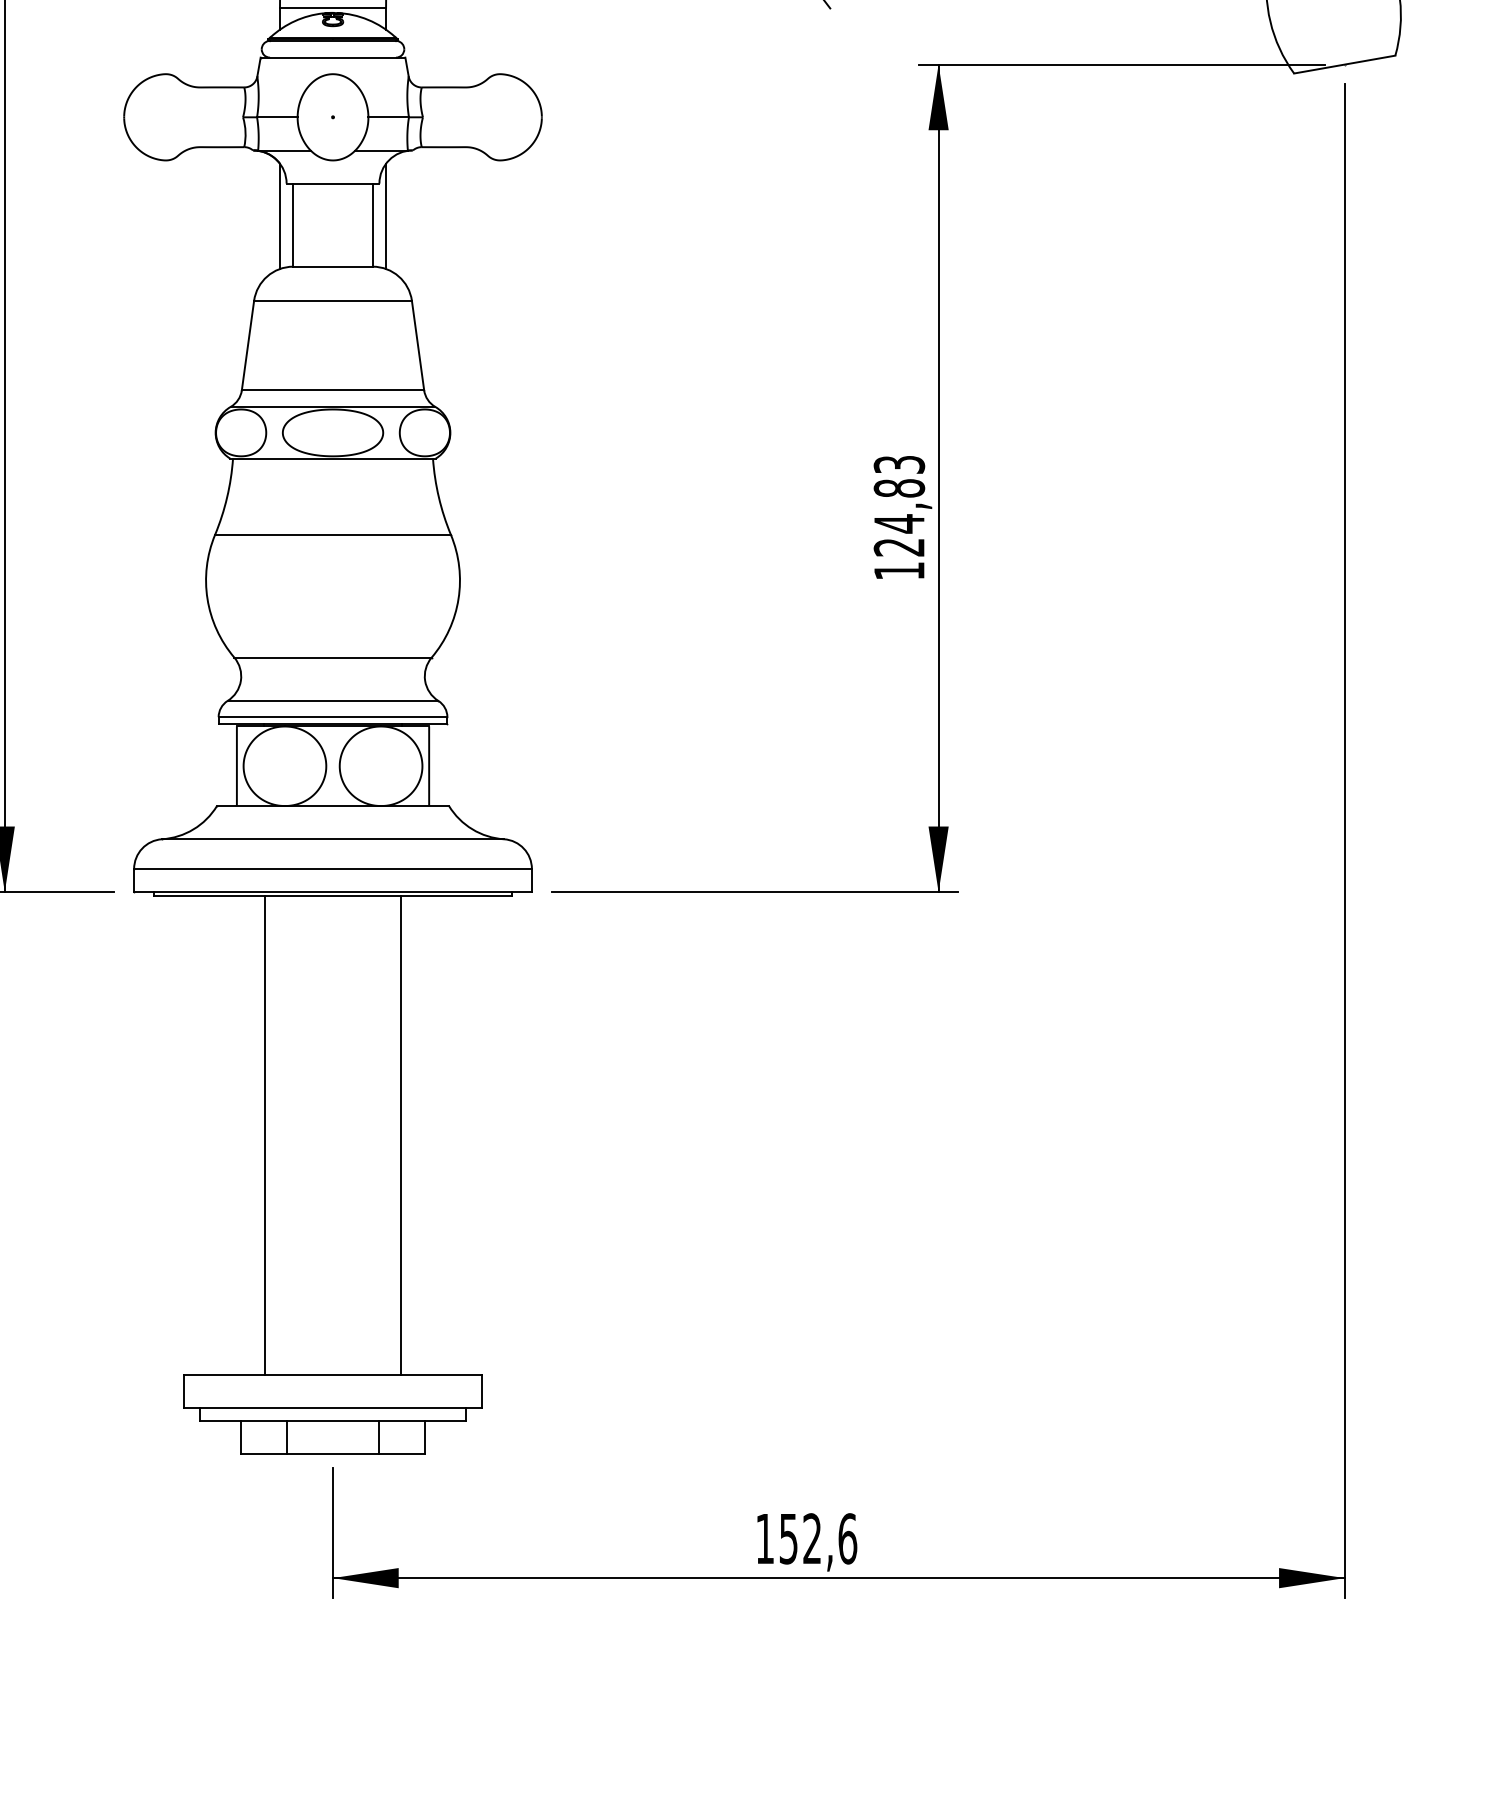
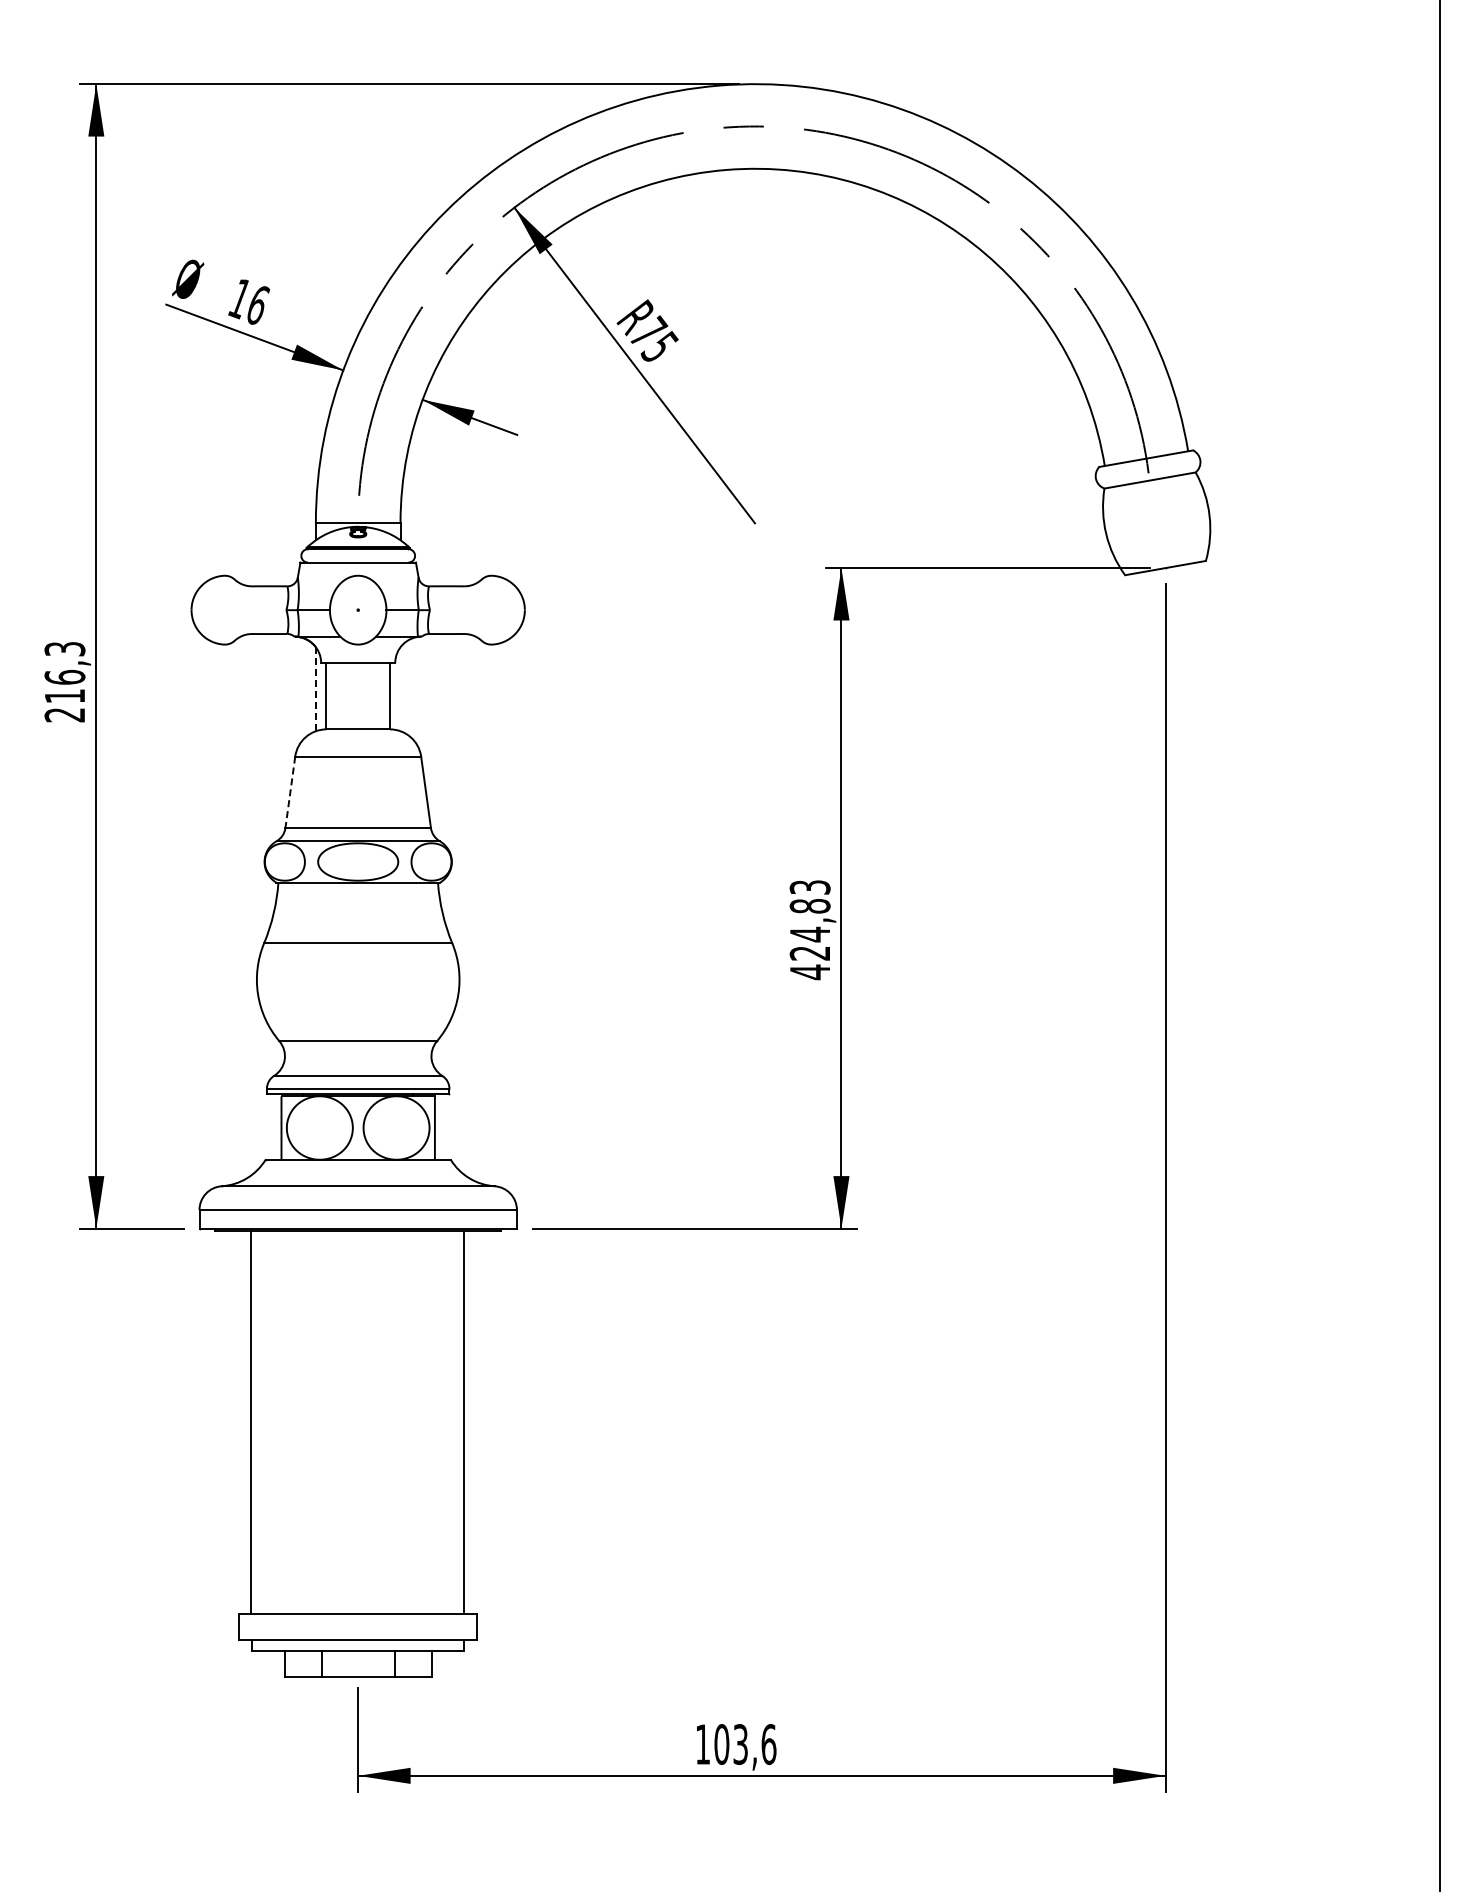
line: (279, 216) -> (315, 689), solid -> dashed
line: (386, 216) -> (400, 689), removed
line: (248, 345) -> (290, 792), solid -> dashed
text: (898, 571) -> (809, 972), 124,83 -> 424,83
line: (264, 1135) -> (250, 1422), moved
line: (401, 1135) -> (464, 1422), moved
text: (799, 1538) -> (730, 1744), 152,6 -> 103,6

